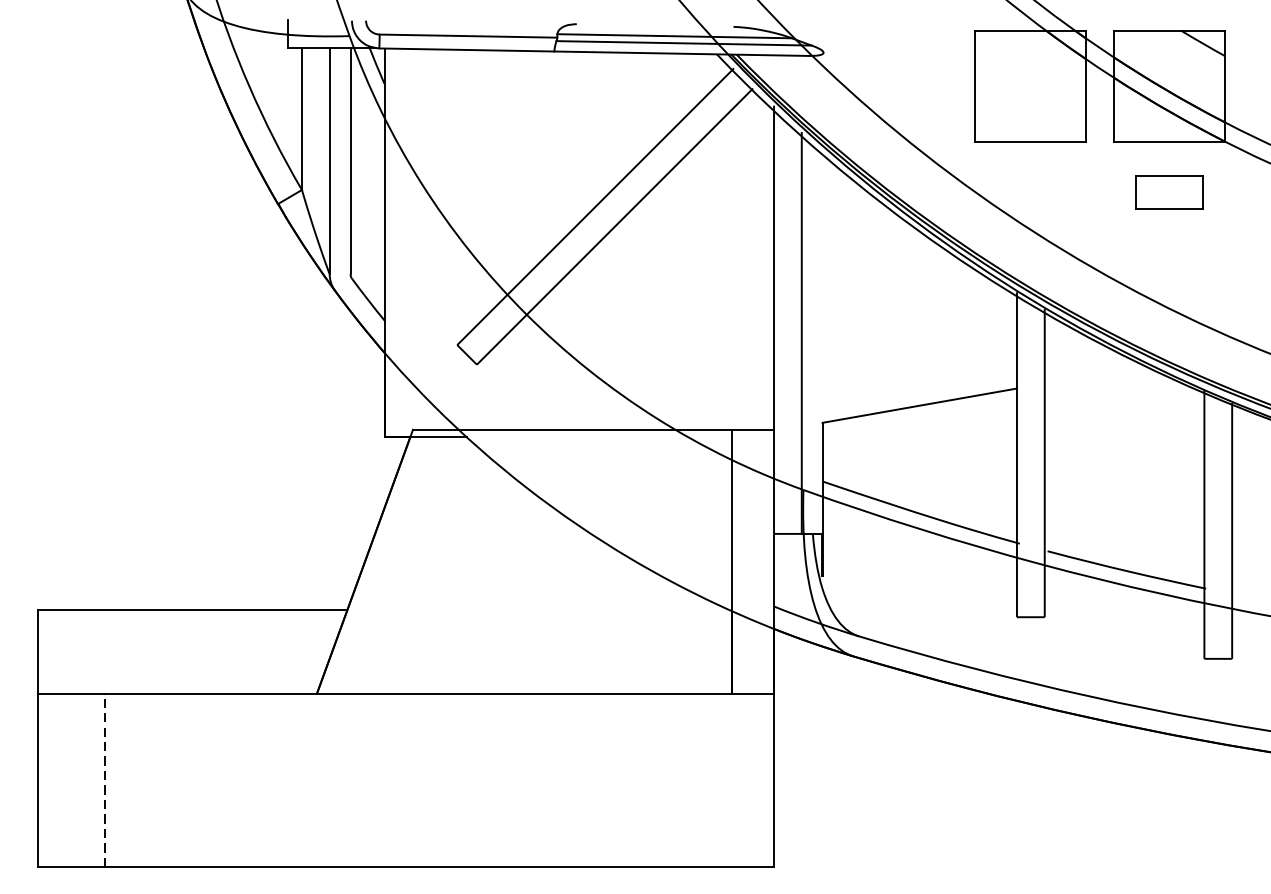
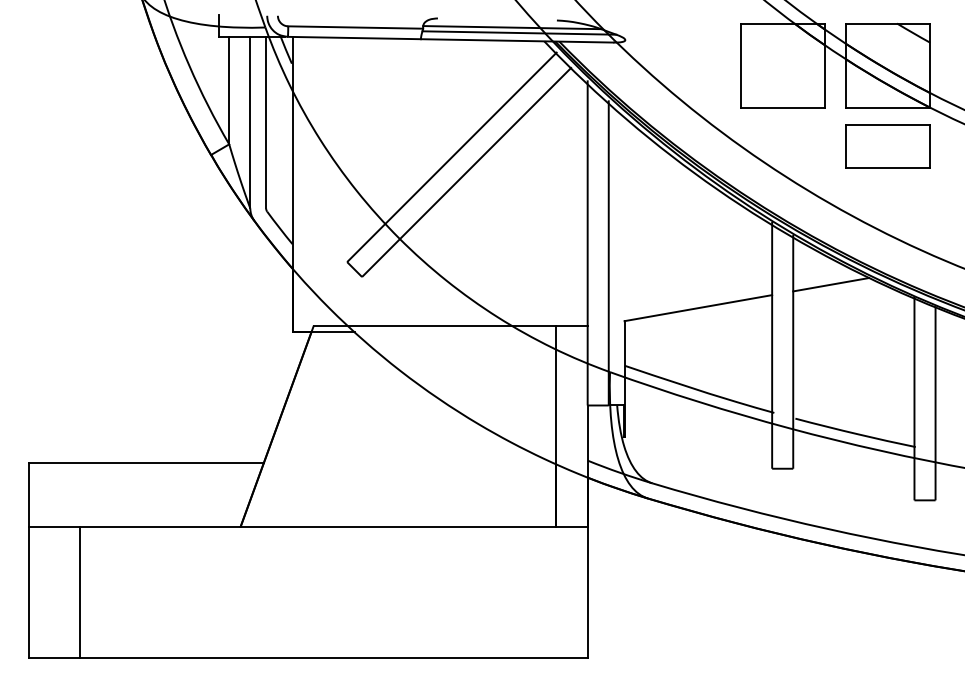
part: (1168, 192) -> (887, 146), size x1.67
line: (1095, 374) -> (831, 284), added
line: (104, 780) -> (79, 592), dashed -> solid

